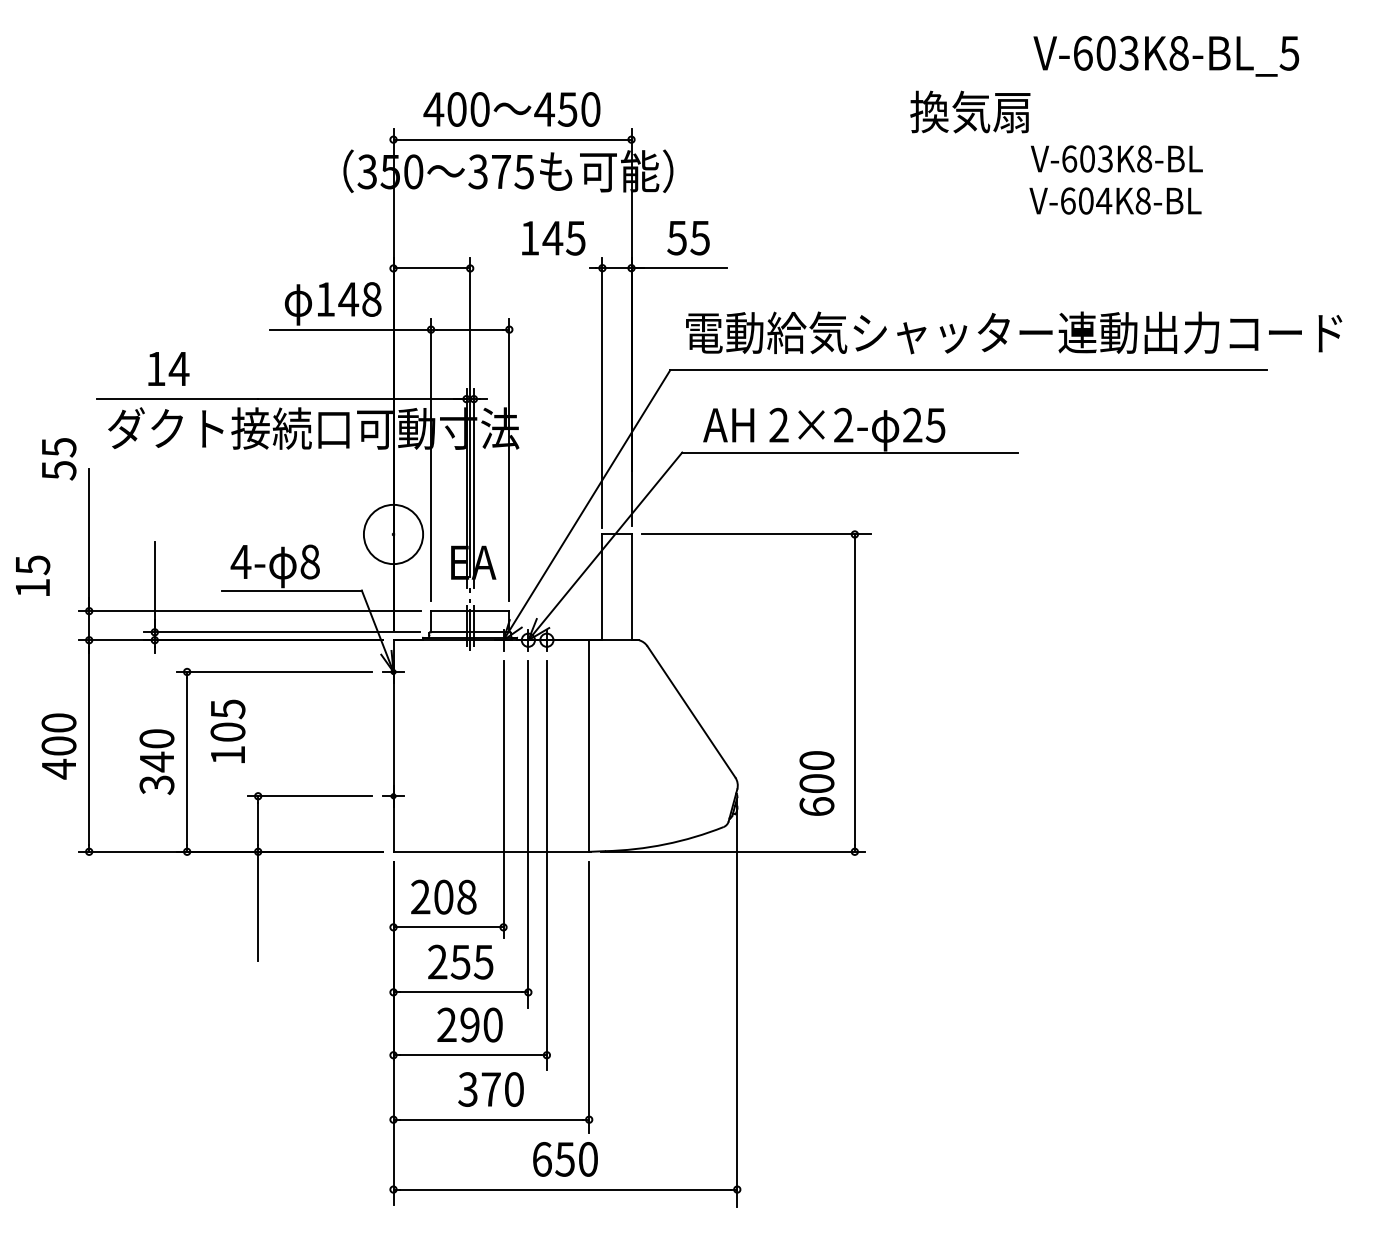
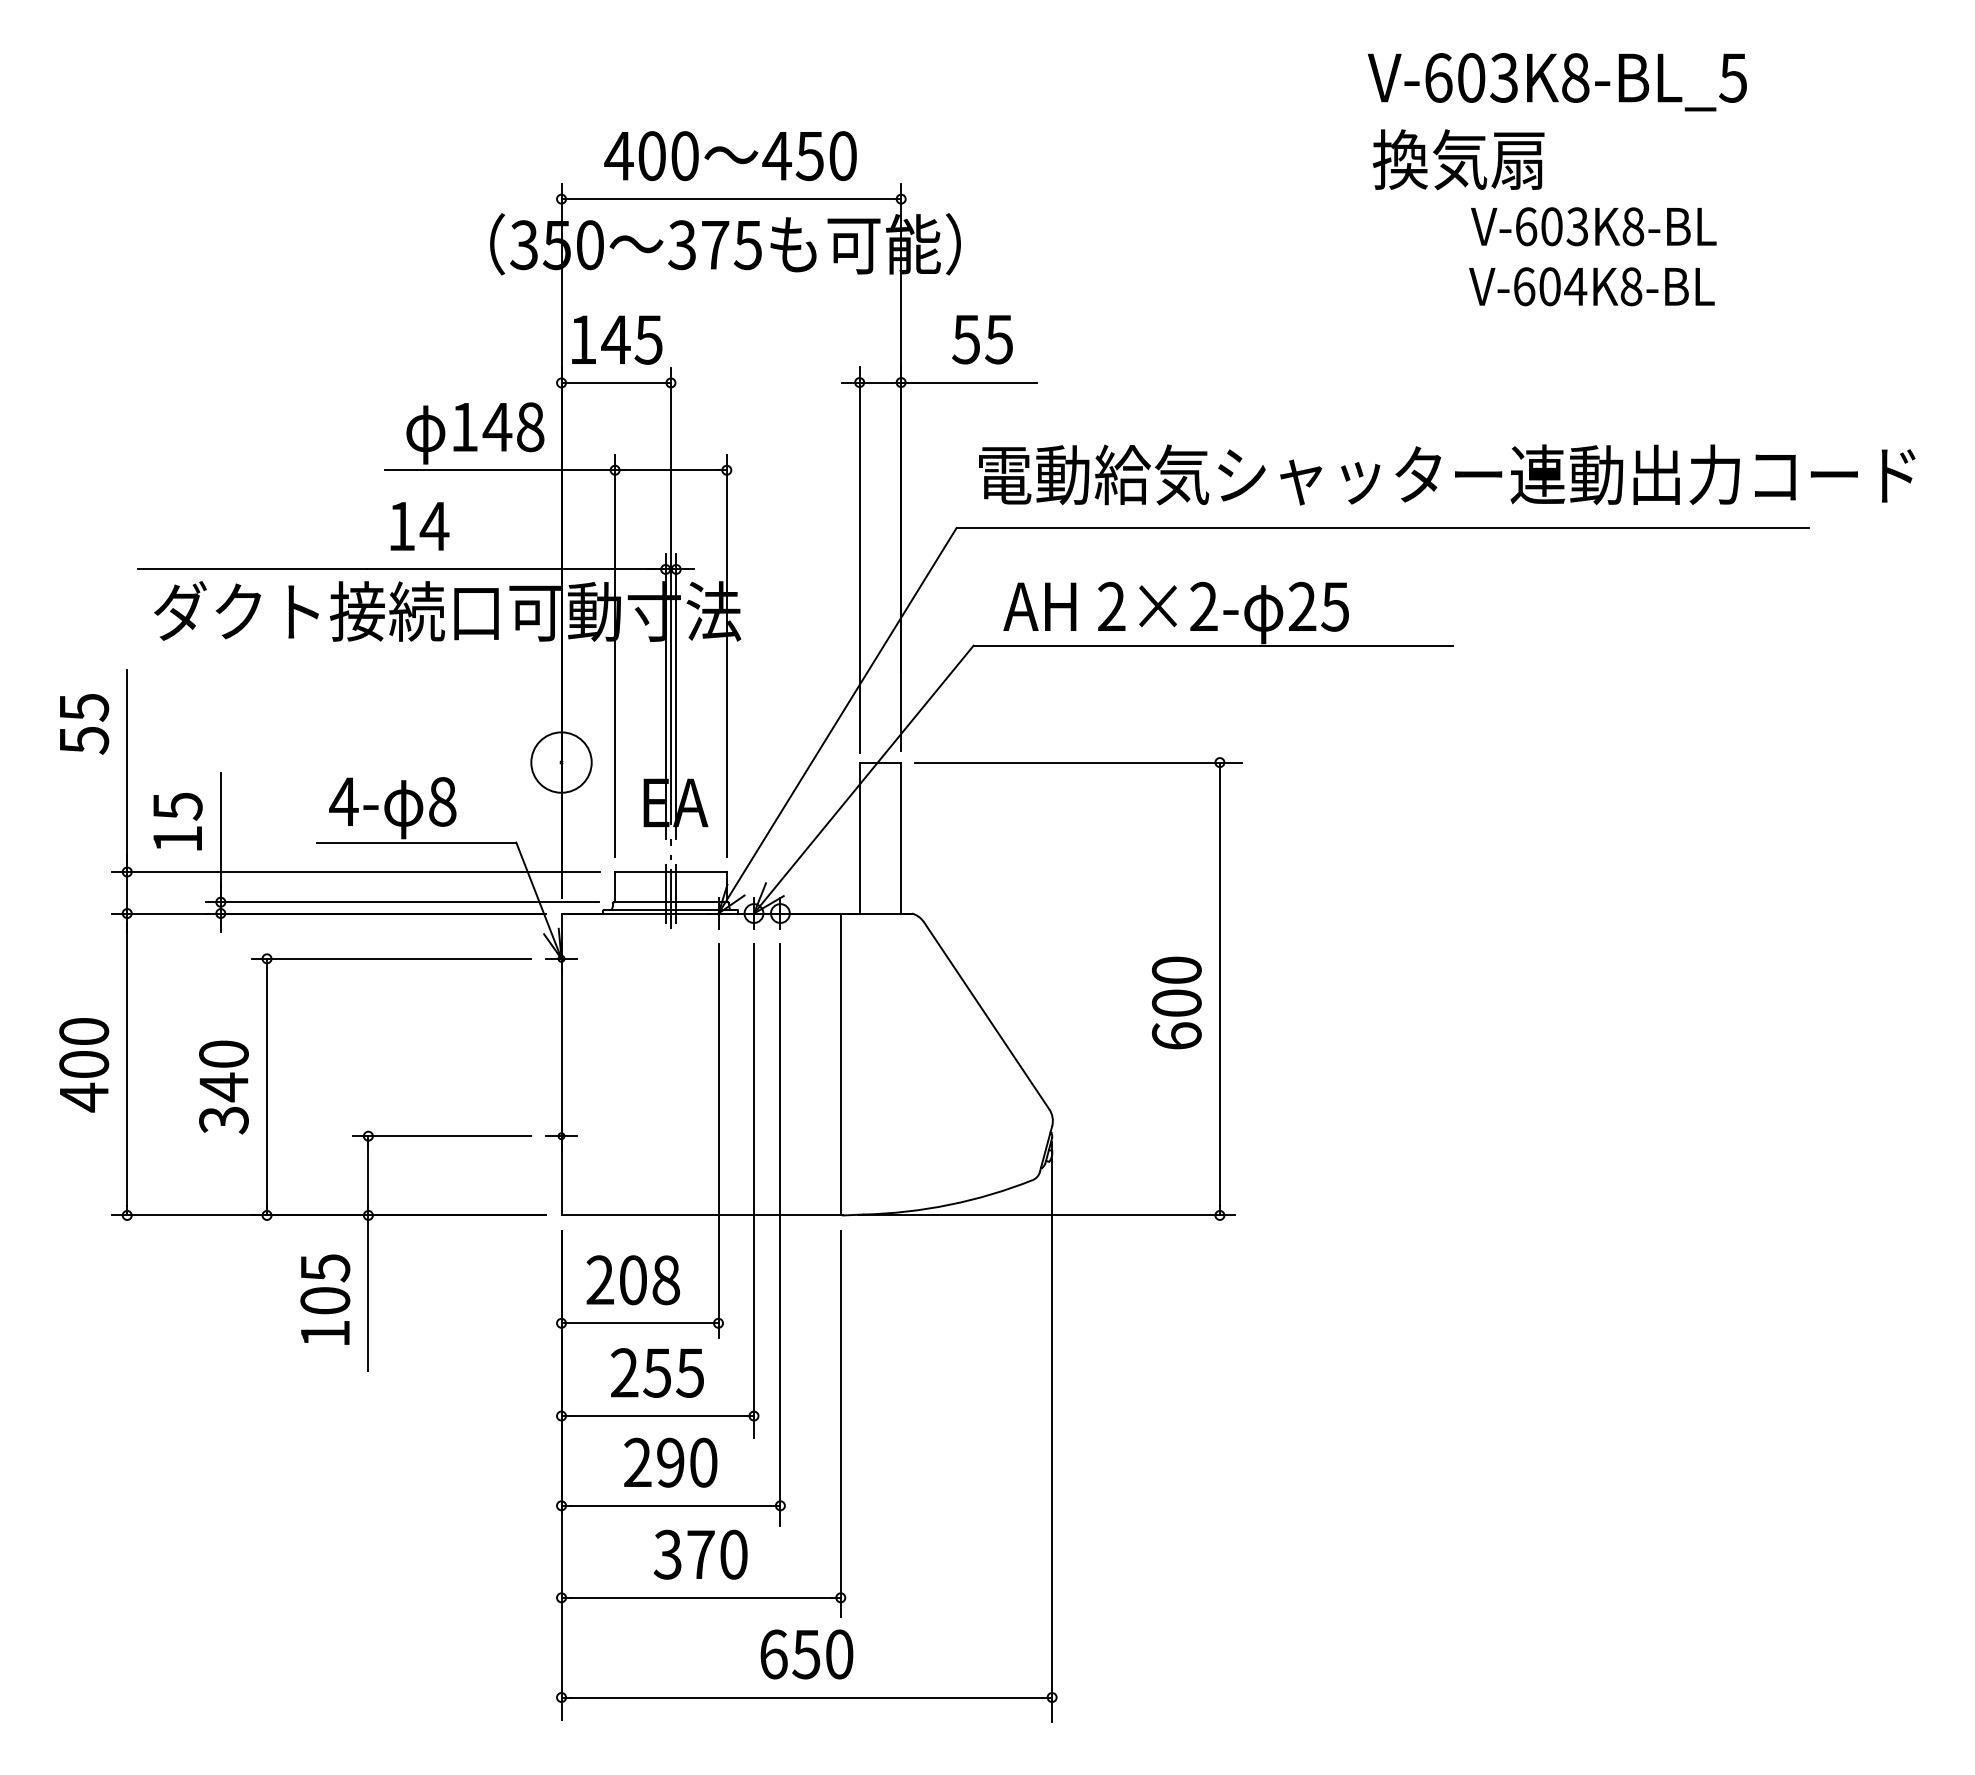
text: (1165, 56) -> (1556, 82), moved
text: (970, 111) -> (1458, 159), moved
text: (553, 238) -> (617, 339), moved
text: (168, 369) -> (419, 526), moved
text: (59, 459) -> (84, 724), moved
circle: (393, 534) -> (561, 762), size x0.71
text: (32, 575) -> (177, 821), moved
text: (228, 731) -> (325, 1299), moved
text: (816, 783) -> (1176, 1002), moved

